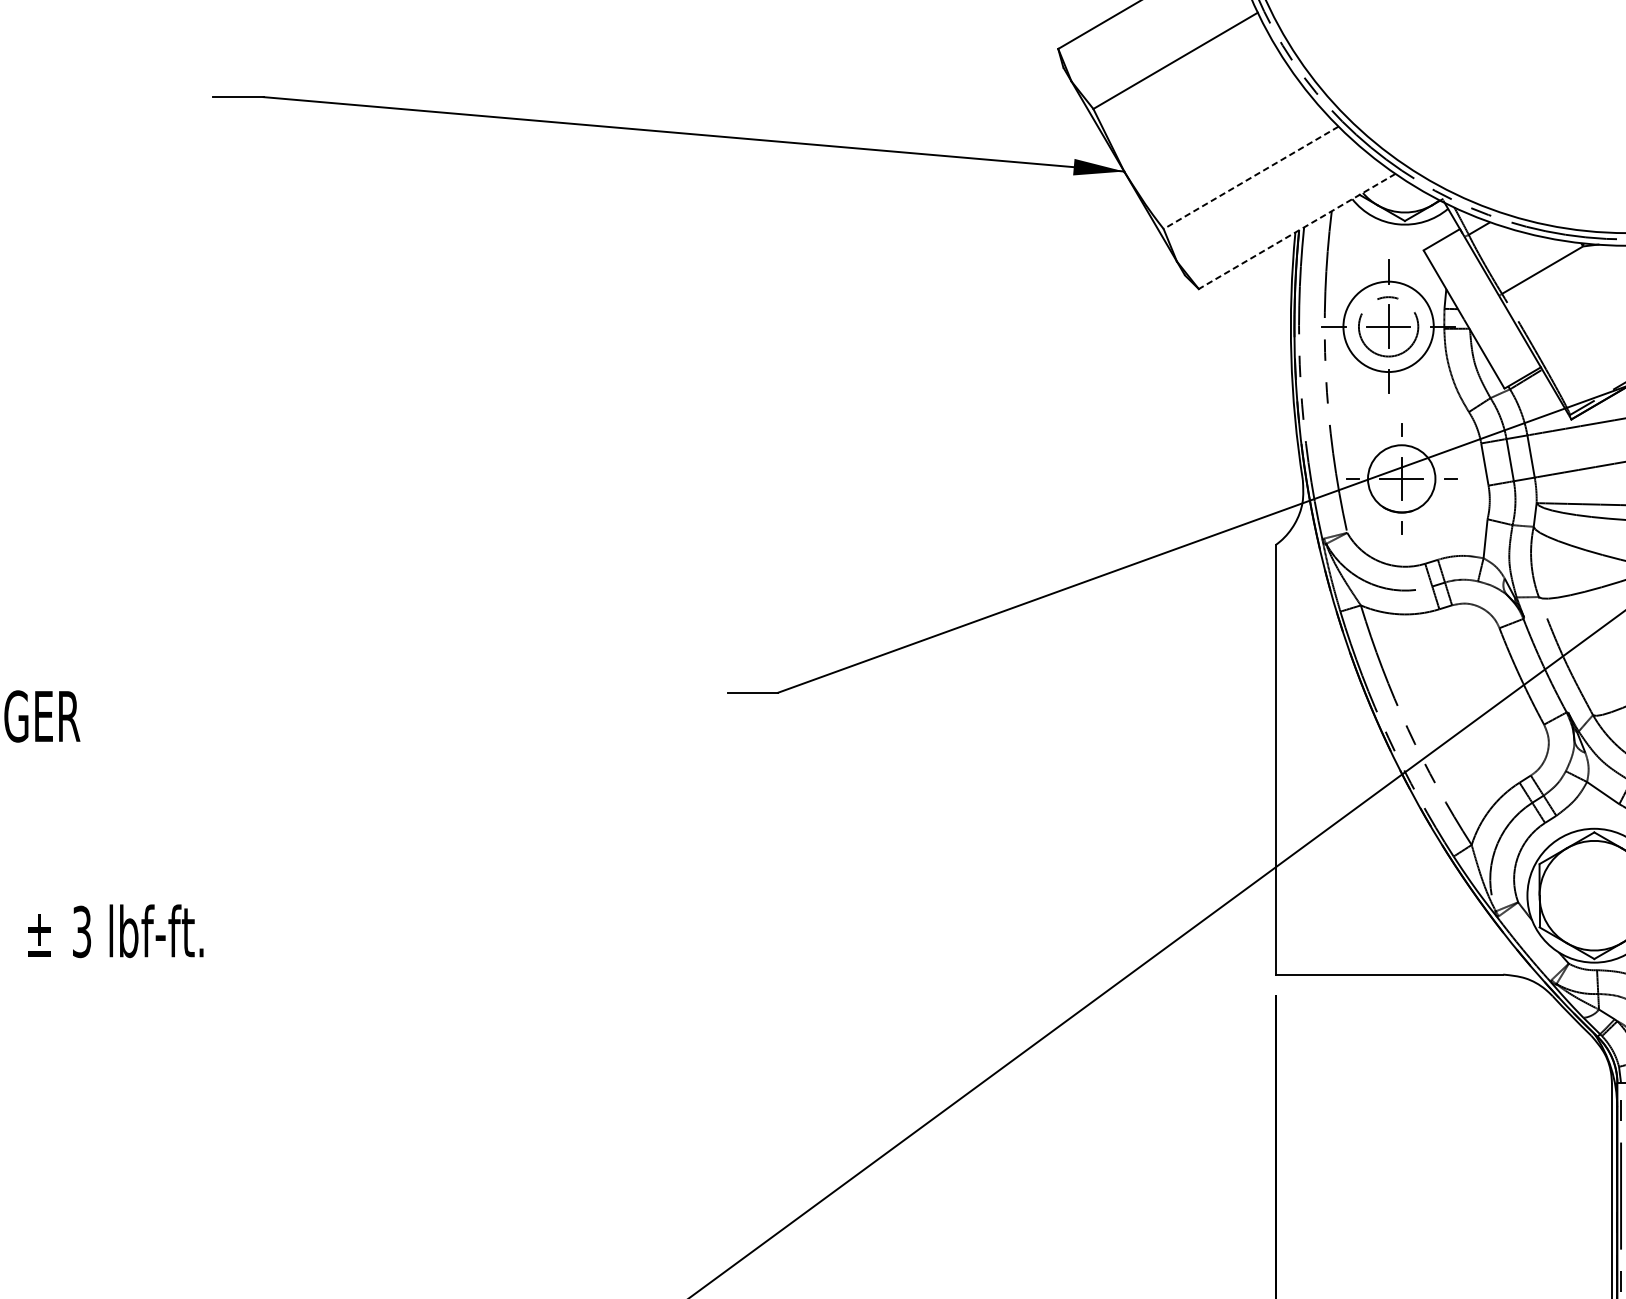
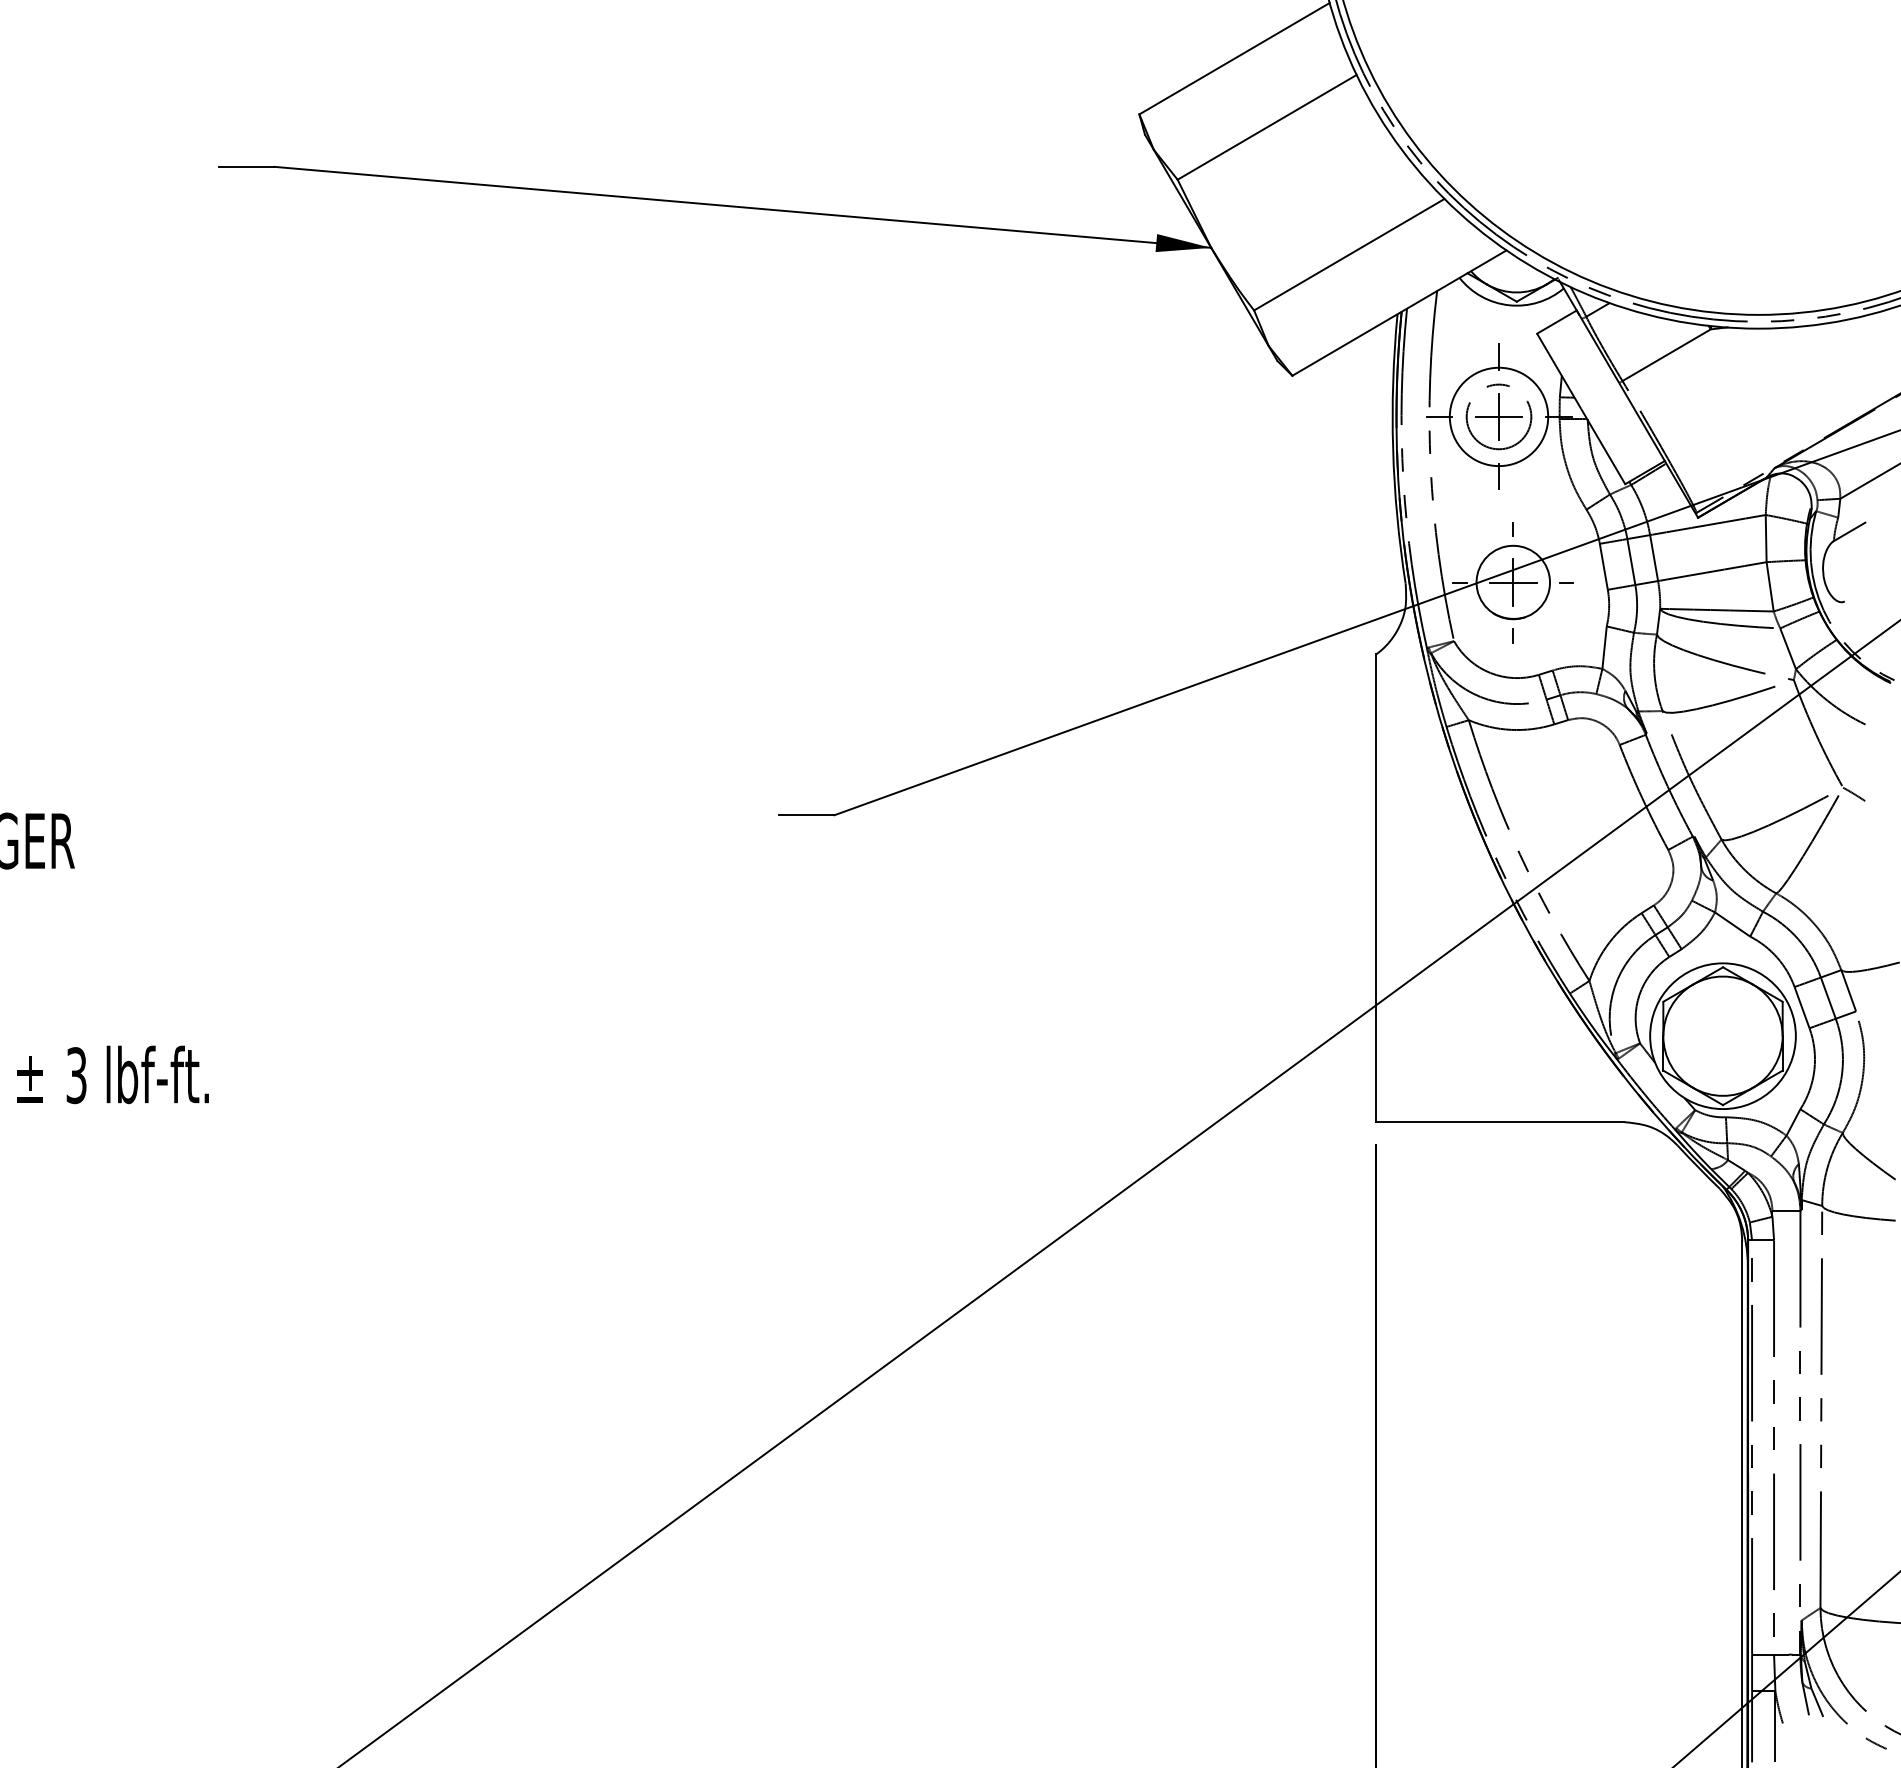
line: (1250, 177) -> (1348, 254), dashed -> solid
line: (1297, 231) -> (1399, 313), dashed -> solid

